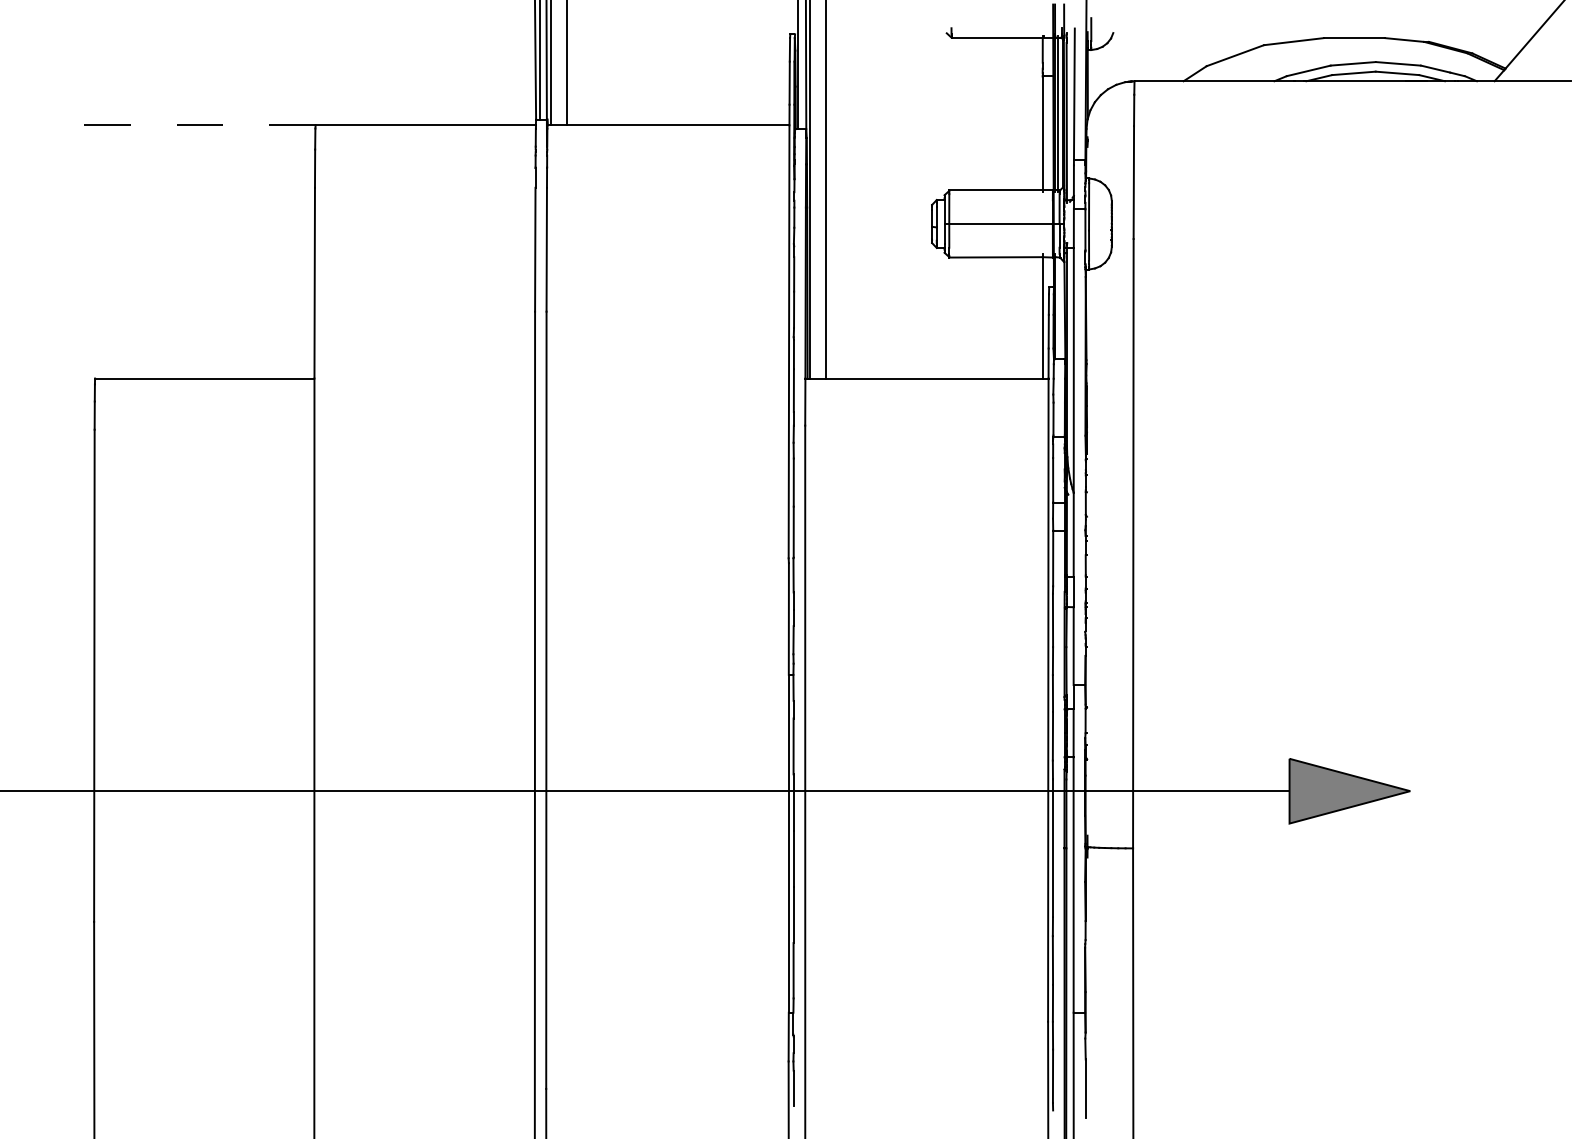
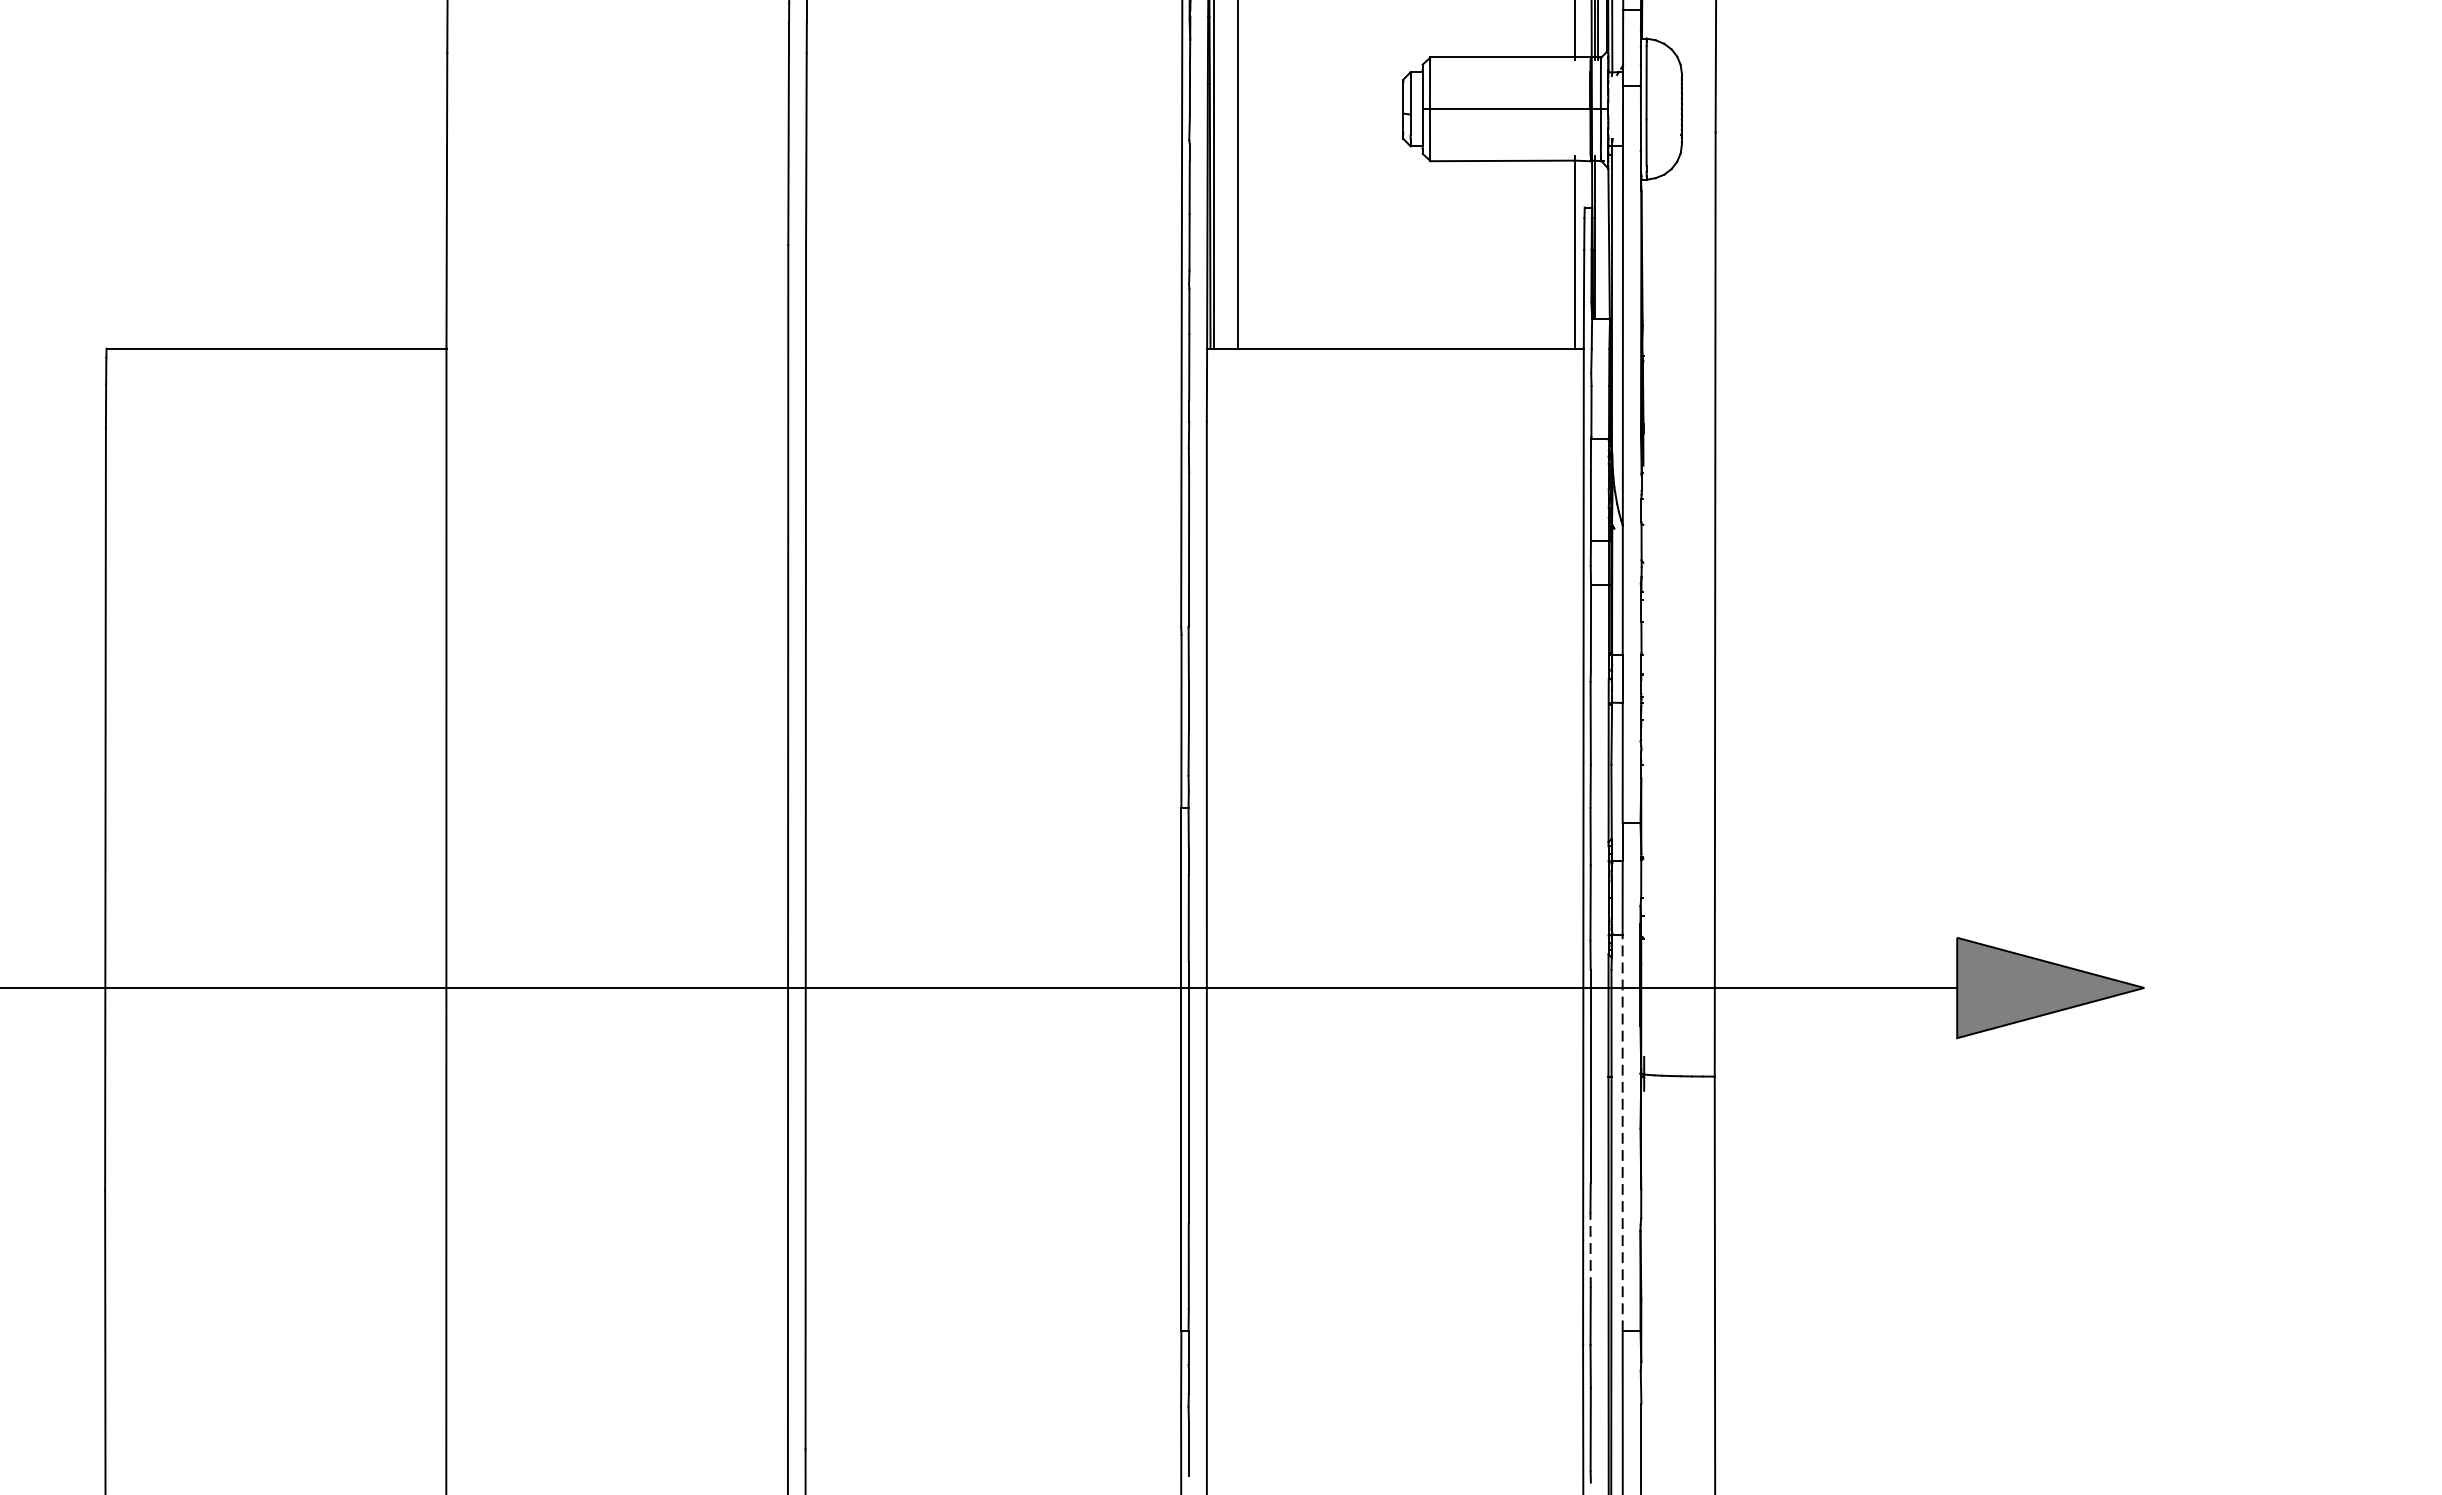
line: (1073, 885) -> (1622, 1134), solid -> dashed
line: (1052, 959) -> (1589, 1248), solid -> dashed

